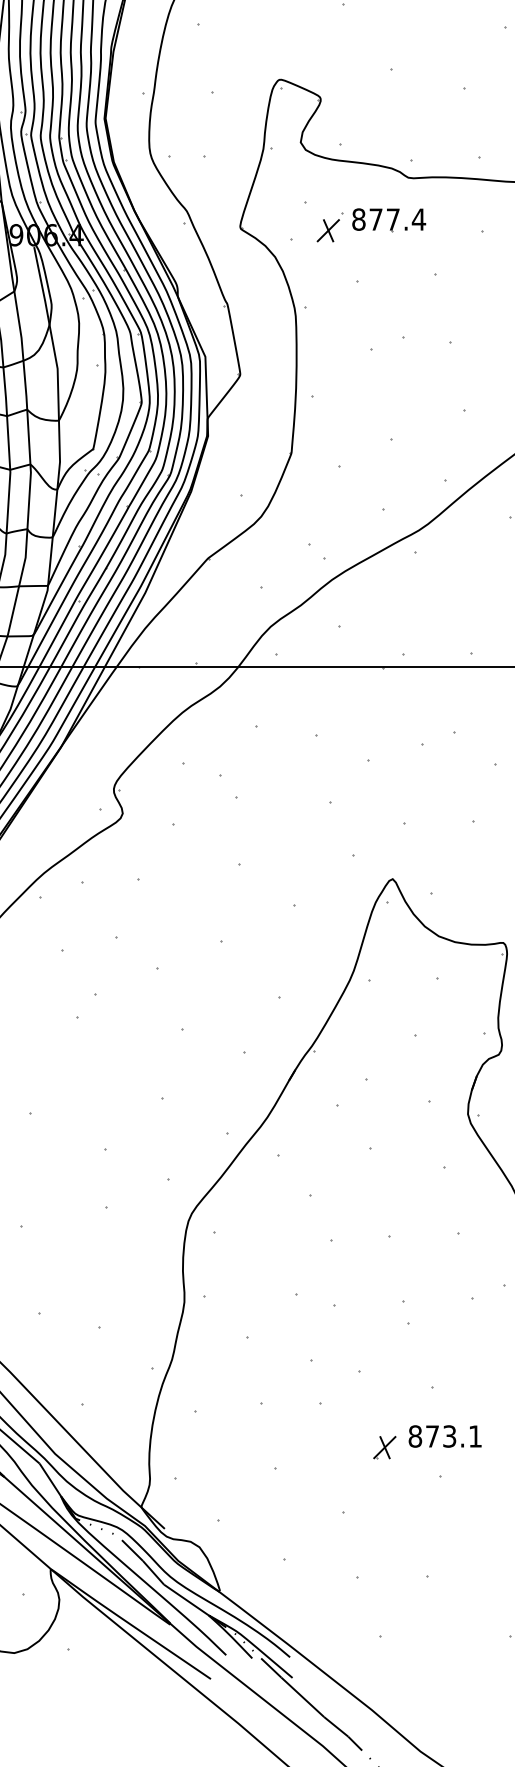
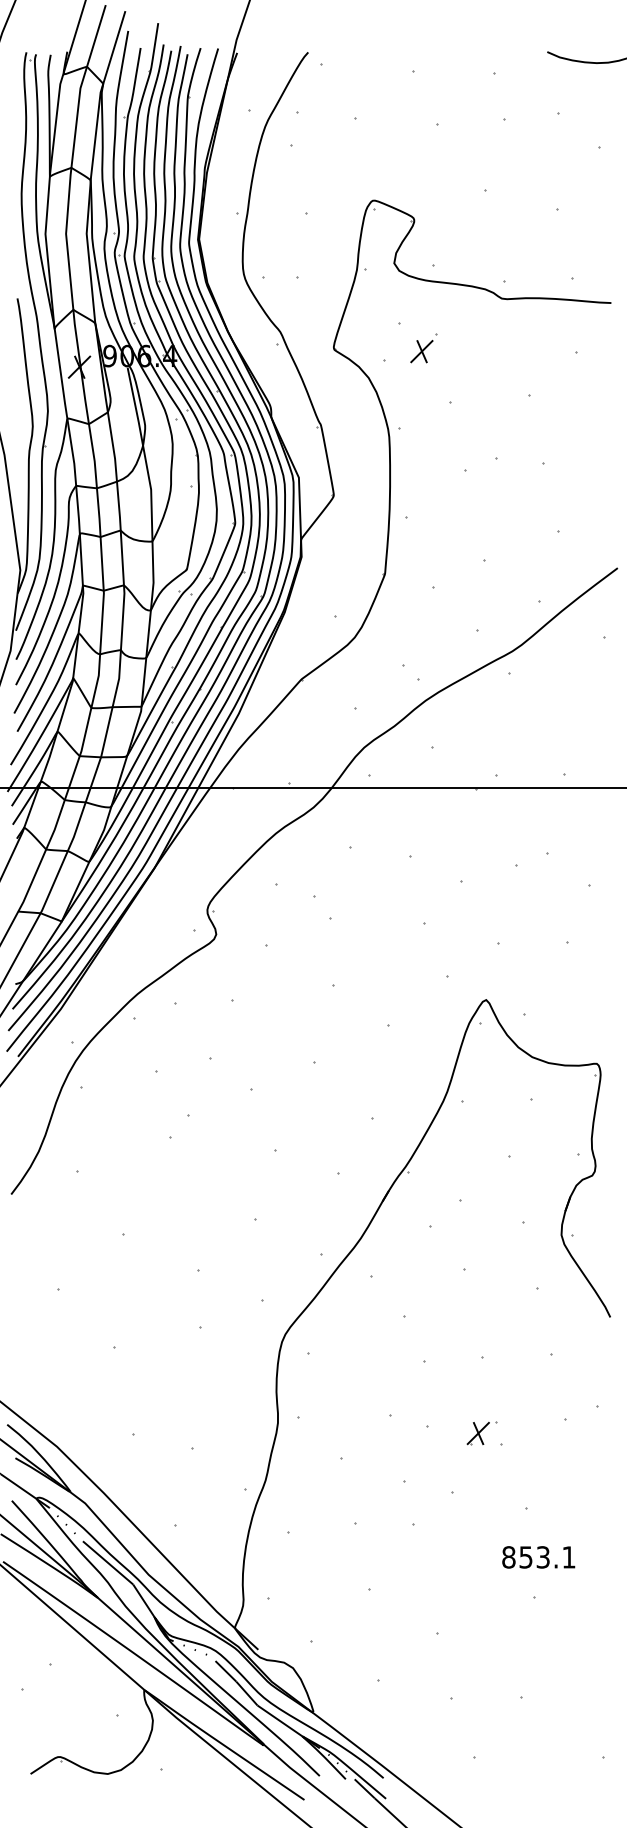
part: (388, 220) -> (482, 341), removed
text: (431, 1436) -> (525, 1557), 873.1 -> 853.1
part: (383, 1447) -> (477, 1433), moved

